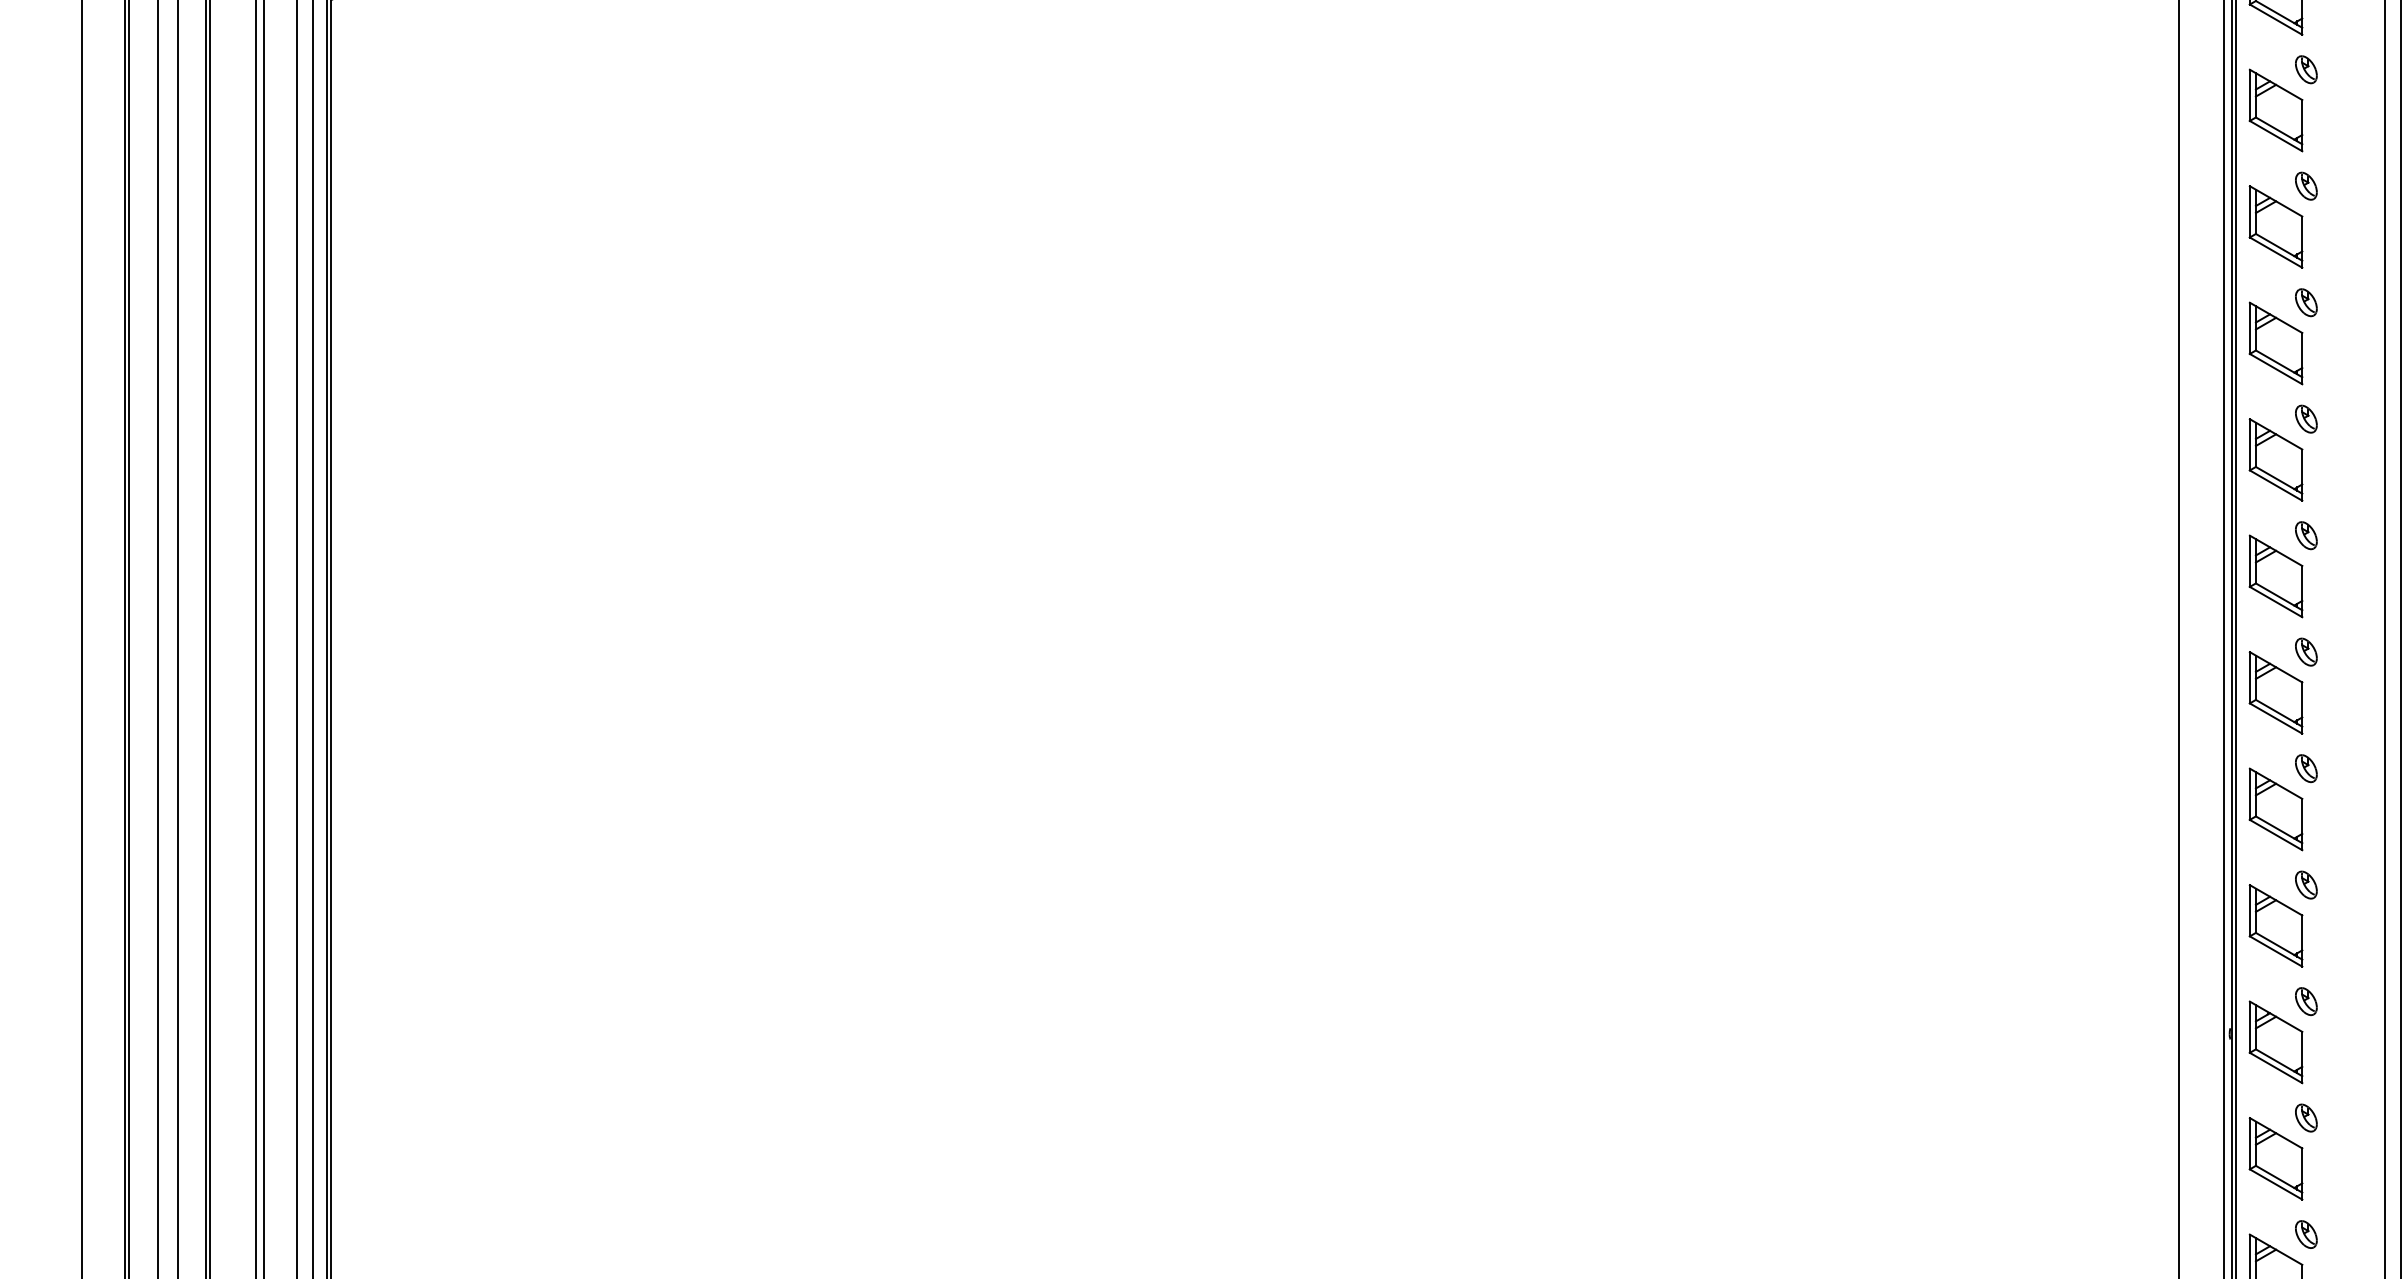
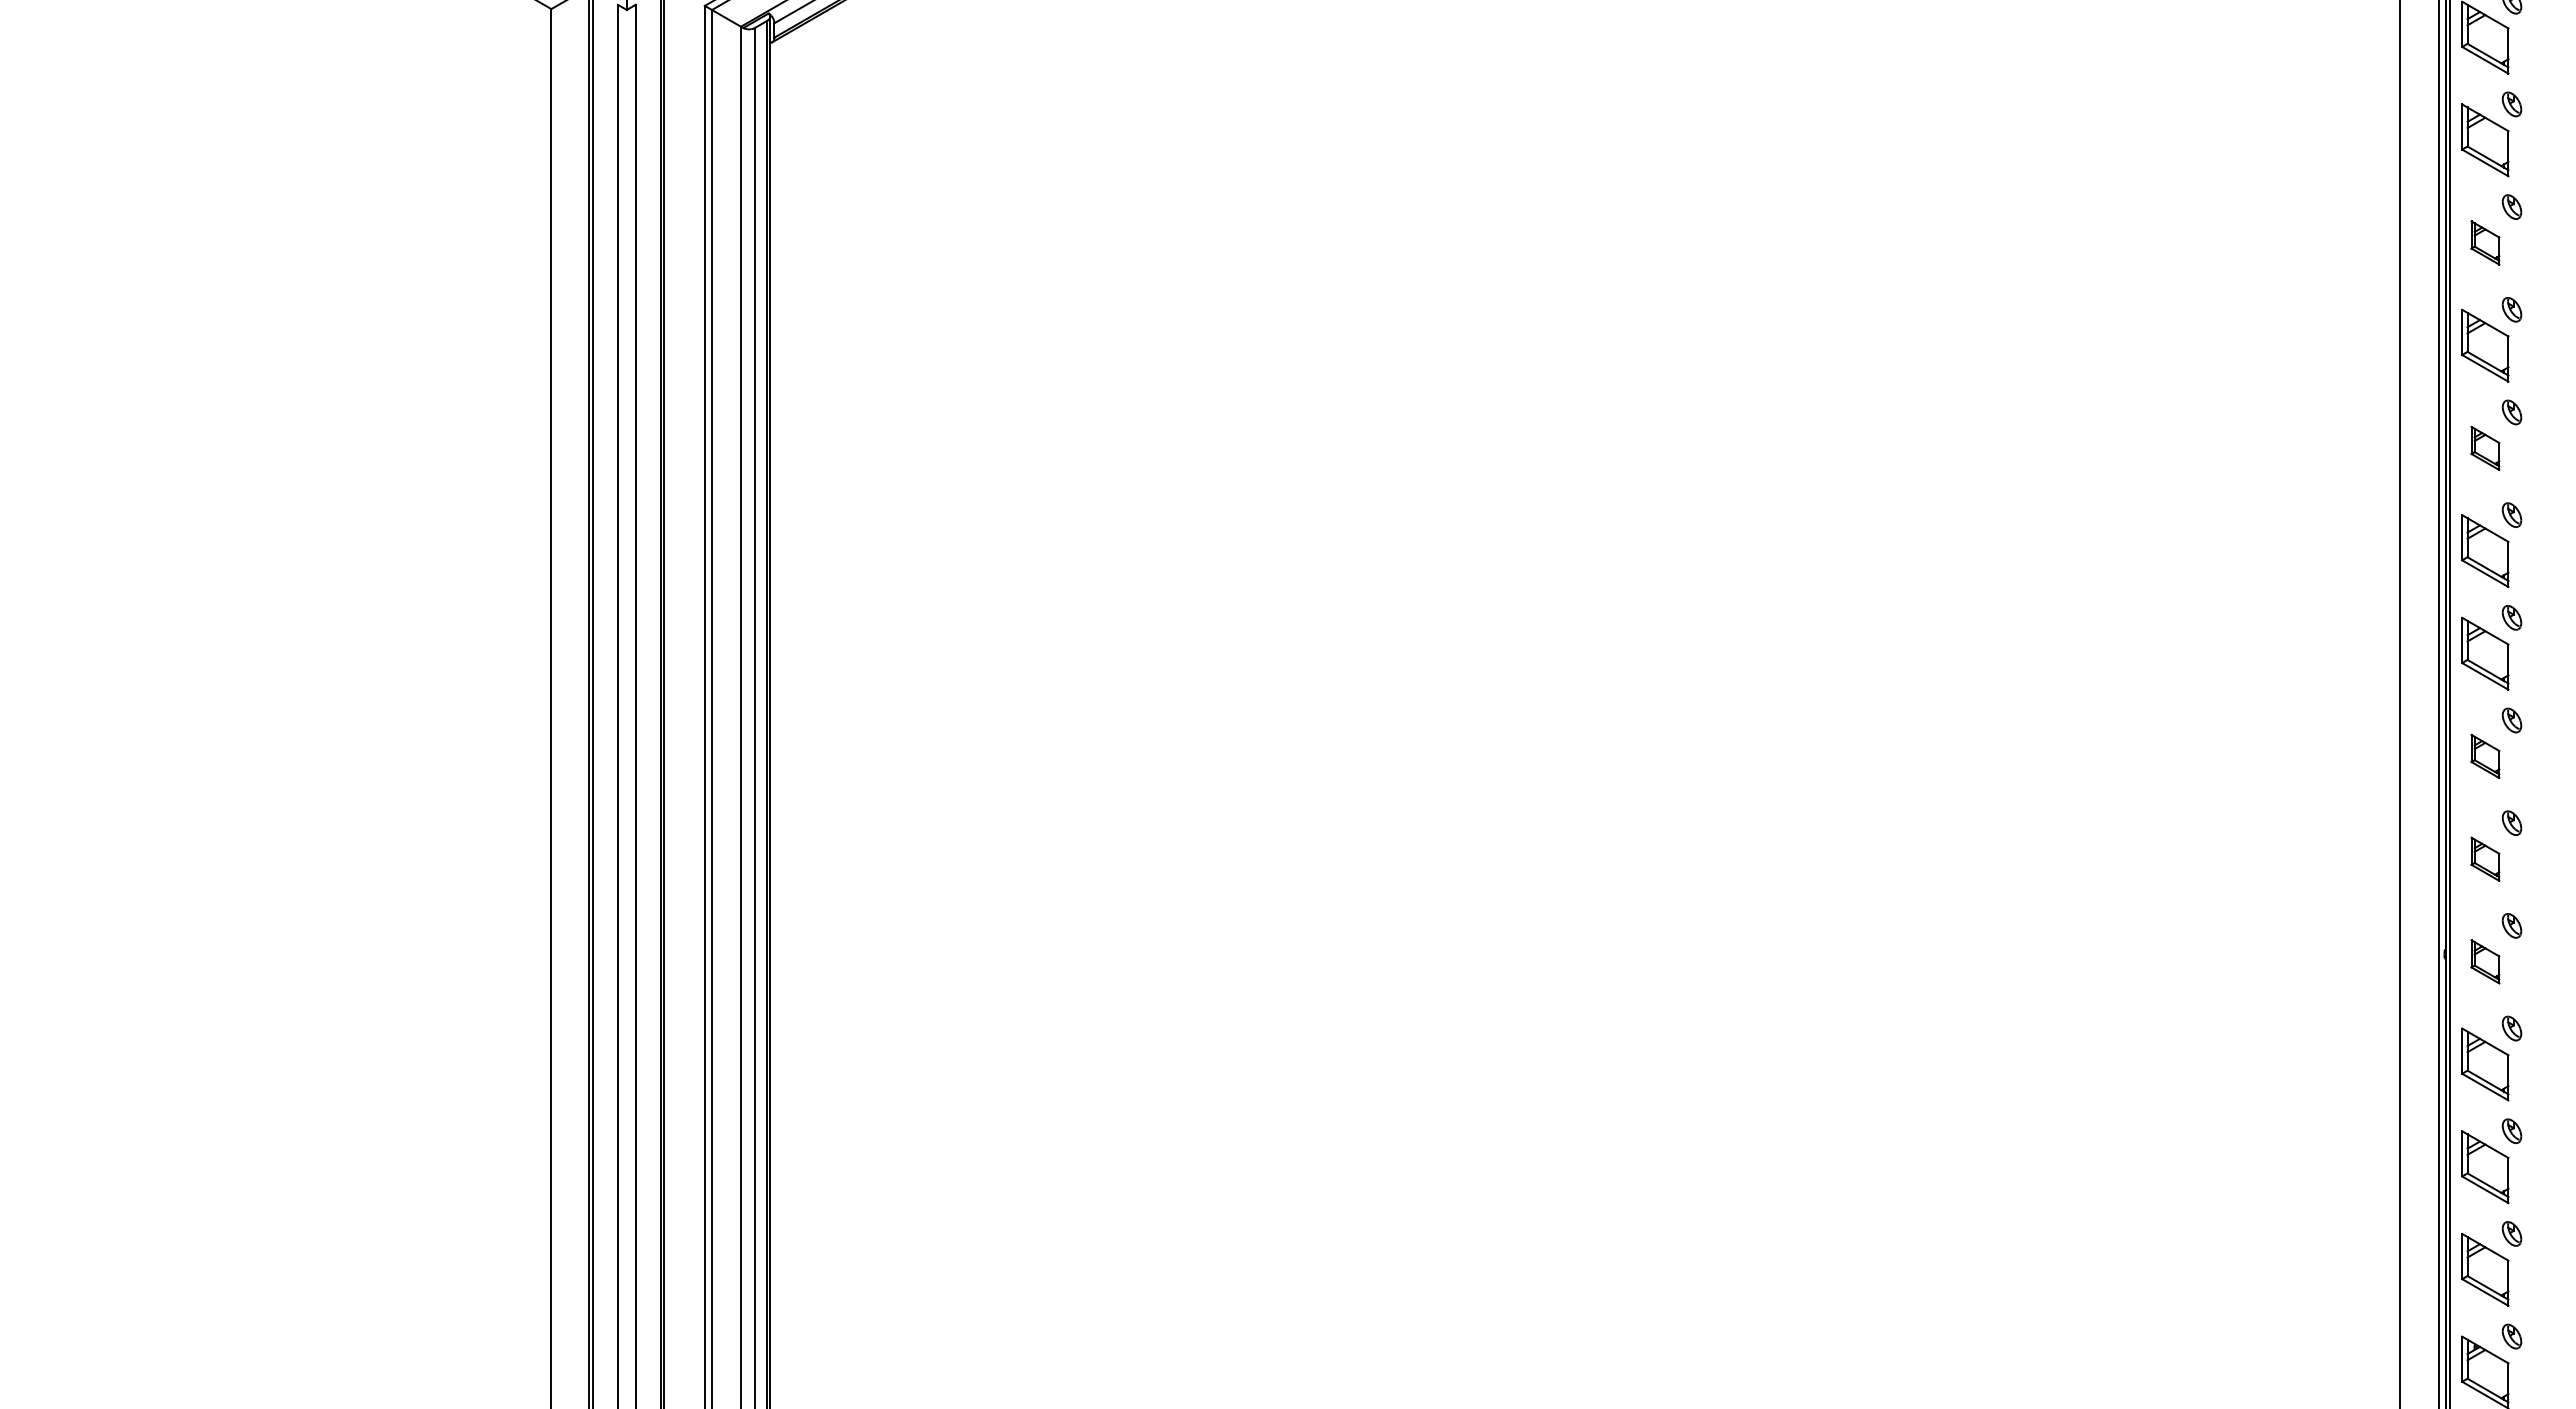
part: (2276, 226) -> (2485, 242), size x0.6
part: (2276, 460) -> (2485, 448), size x0.6
part: (2276, 809) -> (2485, 756), size x0.6
part: (2276, 926) -> (2485, 859), size x0.6
part: (2276, 1041) -> (2485, 961), size x0.6

